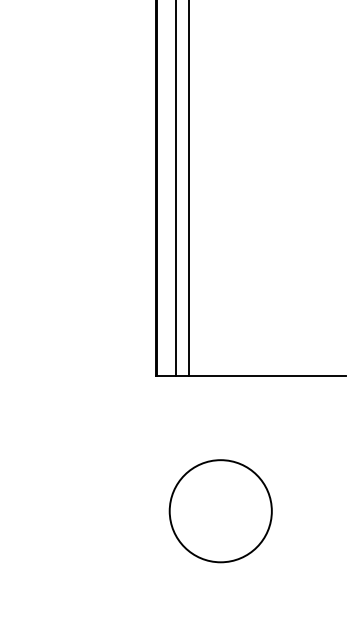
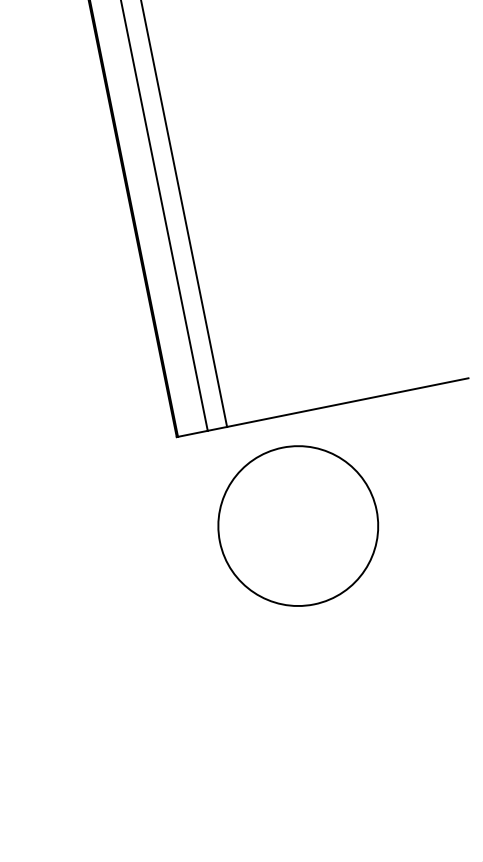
circle: (220, 511) -> (297, 526), moved

